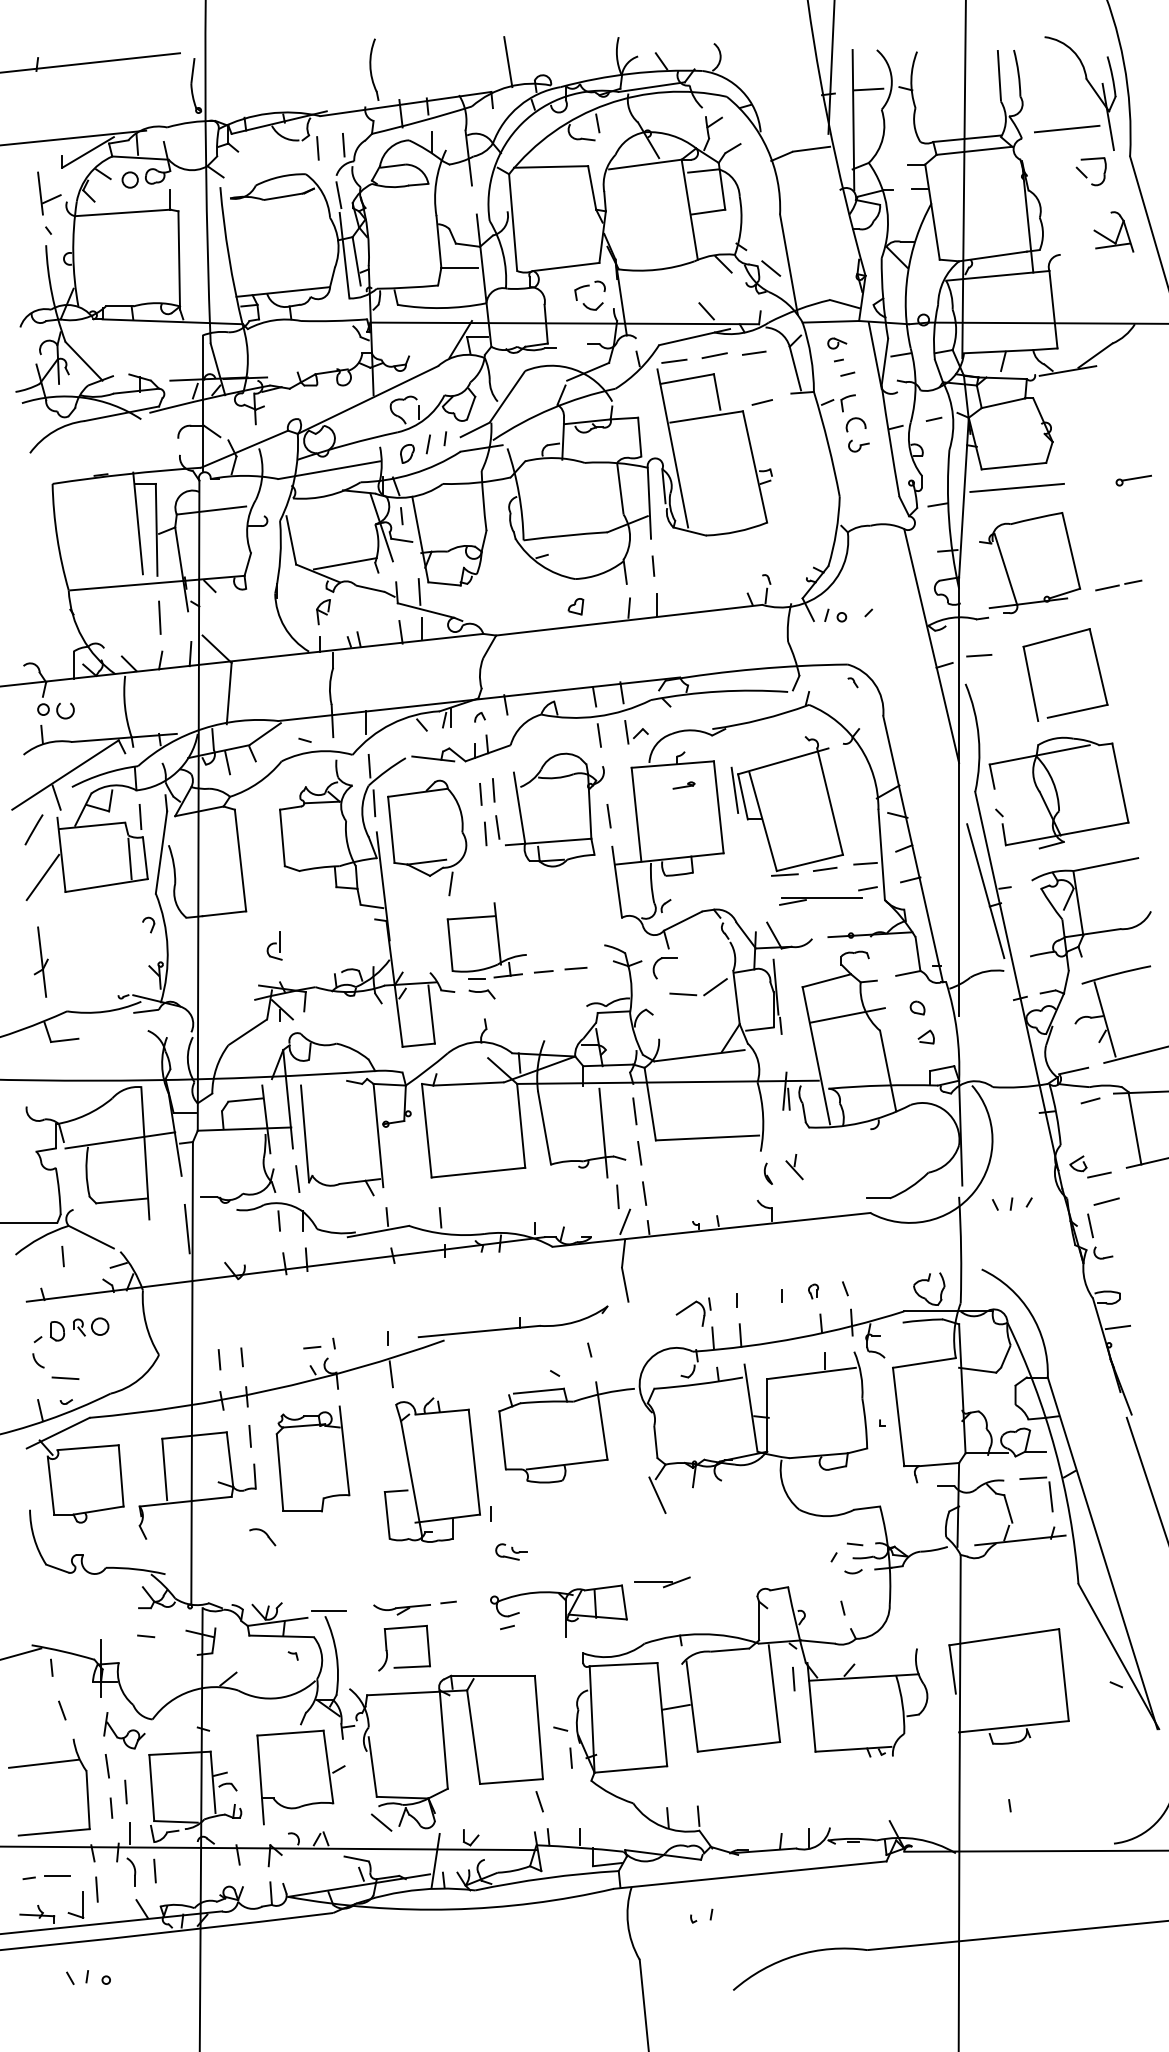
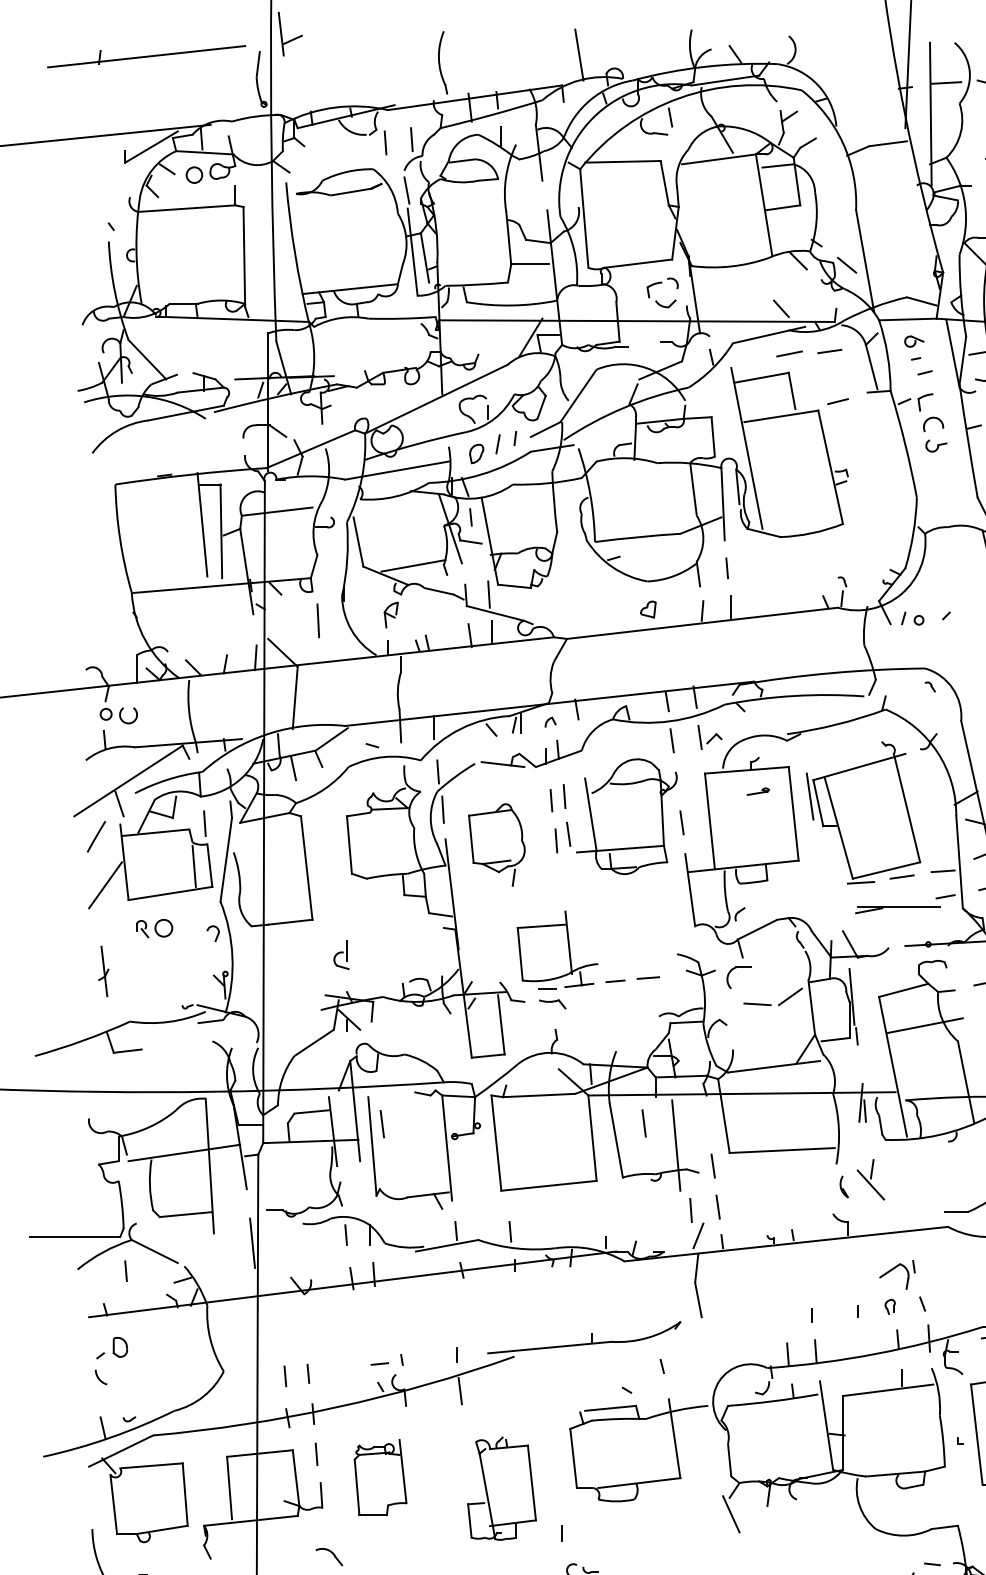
part: (49, 193) -> (290, 34), moved
line: (674, 360) -> (748, 358), removed
line: (159, 617) -> (317, 620), moved
part: (427, 837) -> (497, 844), size x0.7
part: (40, 961) -> (103, 970), size x0.7
line: (634, 1111) -> (643, 1123), moved
part: (794, 1167) -> (870, 1180), size x1.6
line: (297, 1178) -> (382, 1123), moved
part: (693, 1311) -> (897, 1274), moved
part: (91, 1326) -> (155, 928), moved
line: (65, 1378) -> (128, 1395), removed
part: (312, 1458) -> (380, 1476), size x0.7
part: (431, 1469) -> (501, 1488), size x0.7

